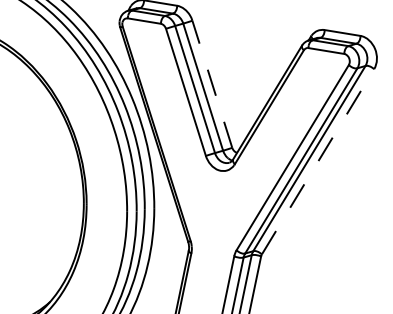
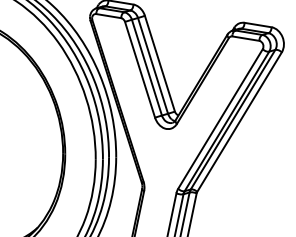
line: (212, 84) -> (160, 63), dashed -> solid
line: (318, 161) -> (239, 121), dashed -> solid

